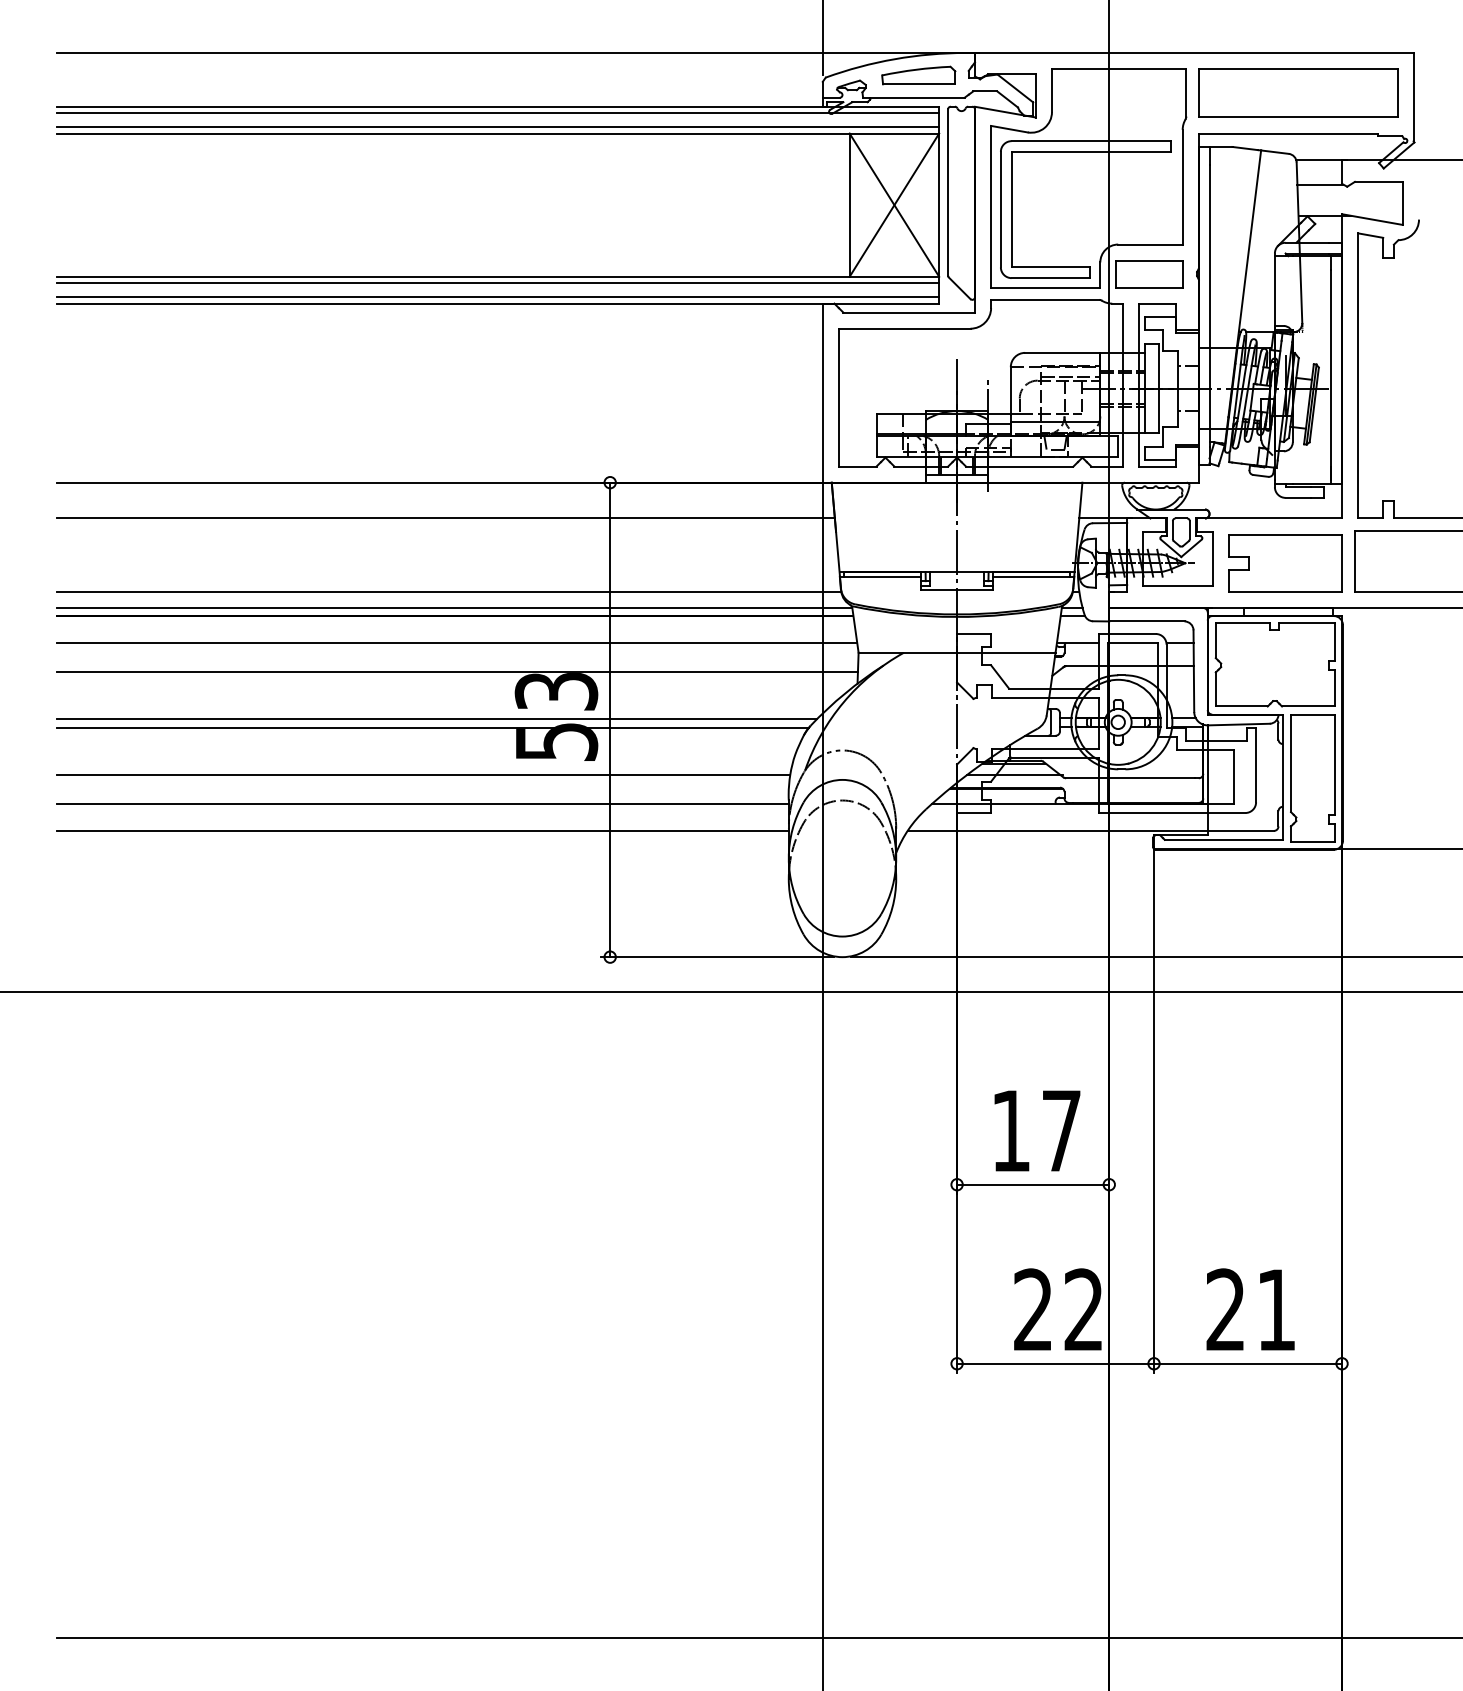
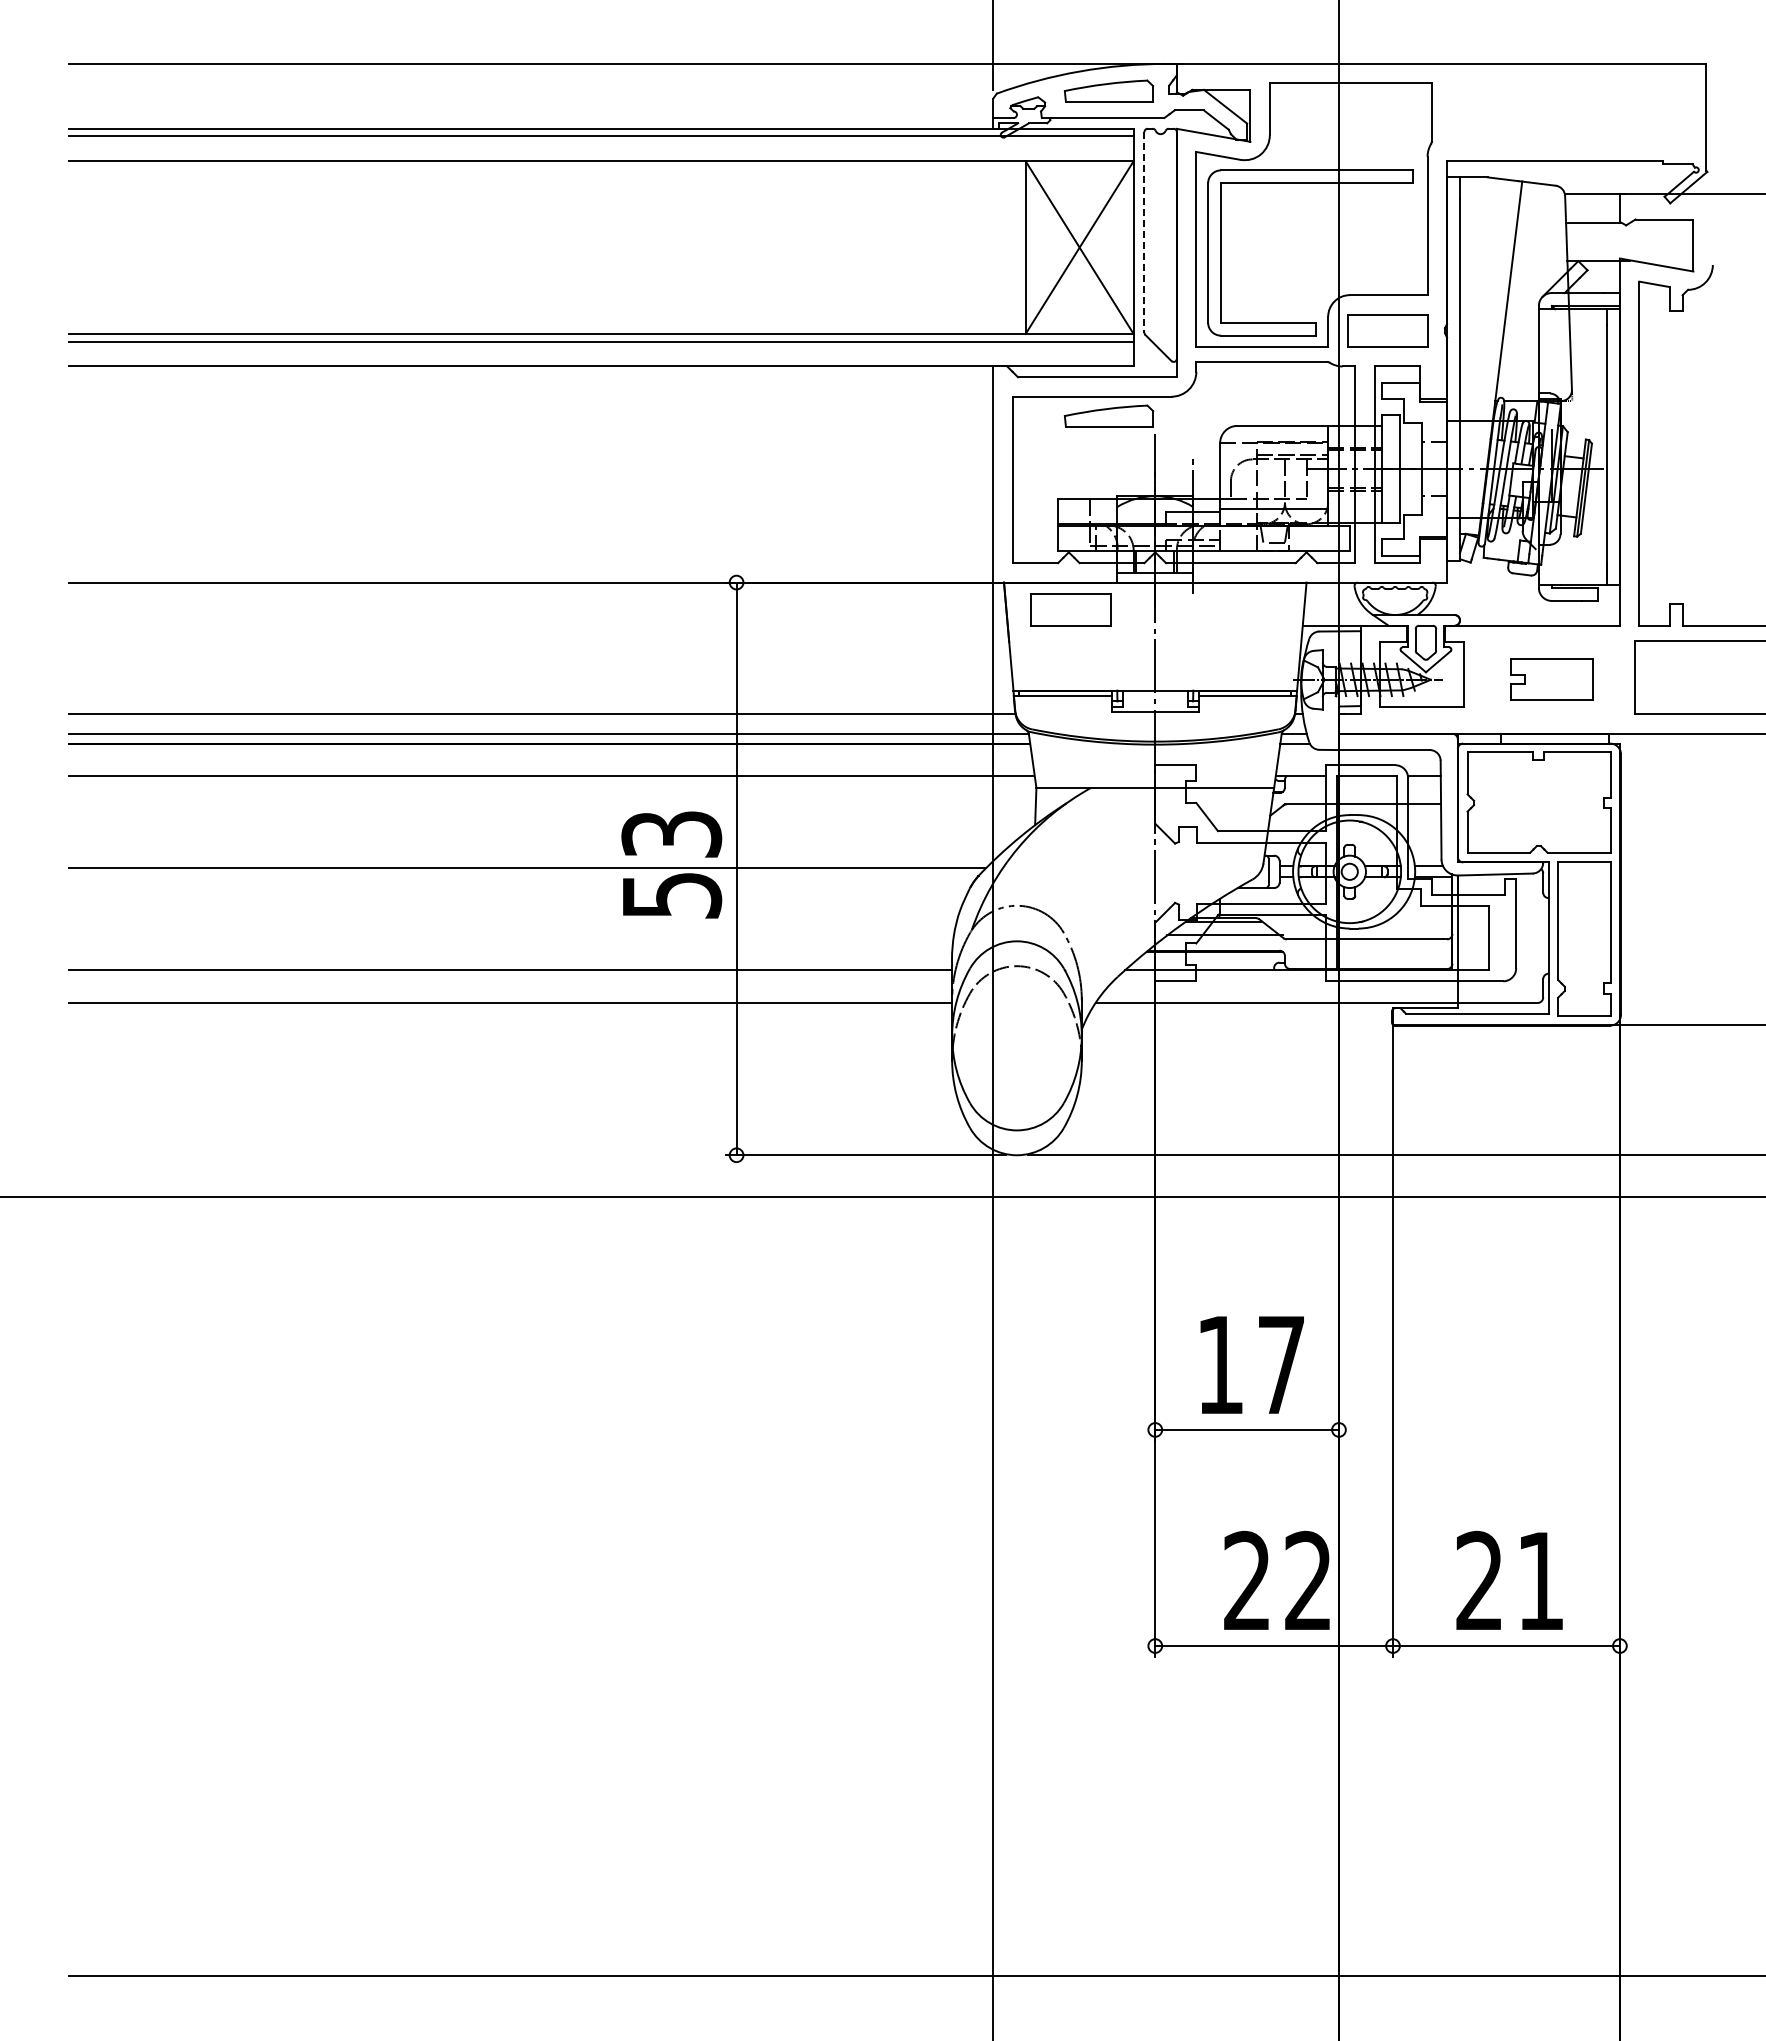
part: (1297, 93) -> (1566, 112), removed
line: (498, 127) -> (601, 153), removed
line: (948, 192) -> (1144, 232), solid -> dashed
line: (498, 297) -> (601, 358), removed
part: (918, 344) -> (1108, 415), added
part: (886, 504) -> (1070, 609), added
line: (446, 518) -> (538, 625), removed
part: (1285, 562) -> (1551, 679), size x0.6
line: (457, 672) -> (552, 811), removed
line: (432, 727) -> (522, 878), removed
line: (423, 775) -> (511, 935), removed

